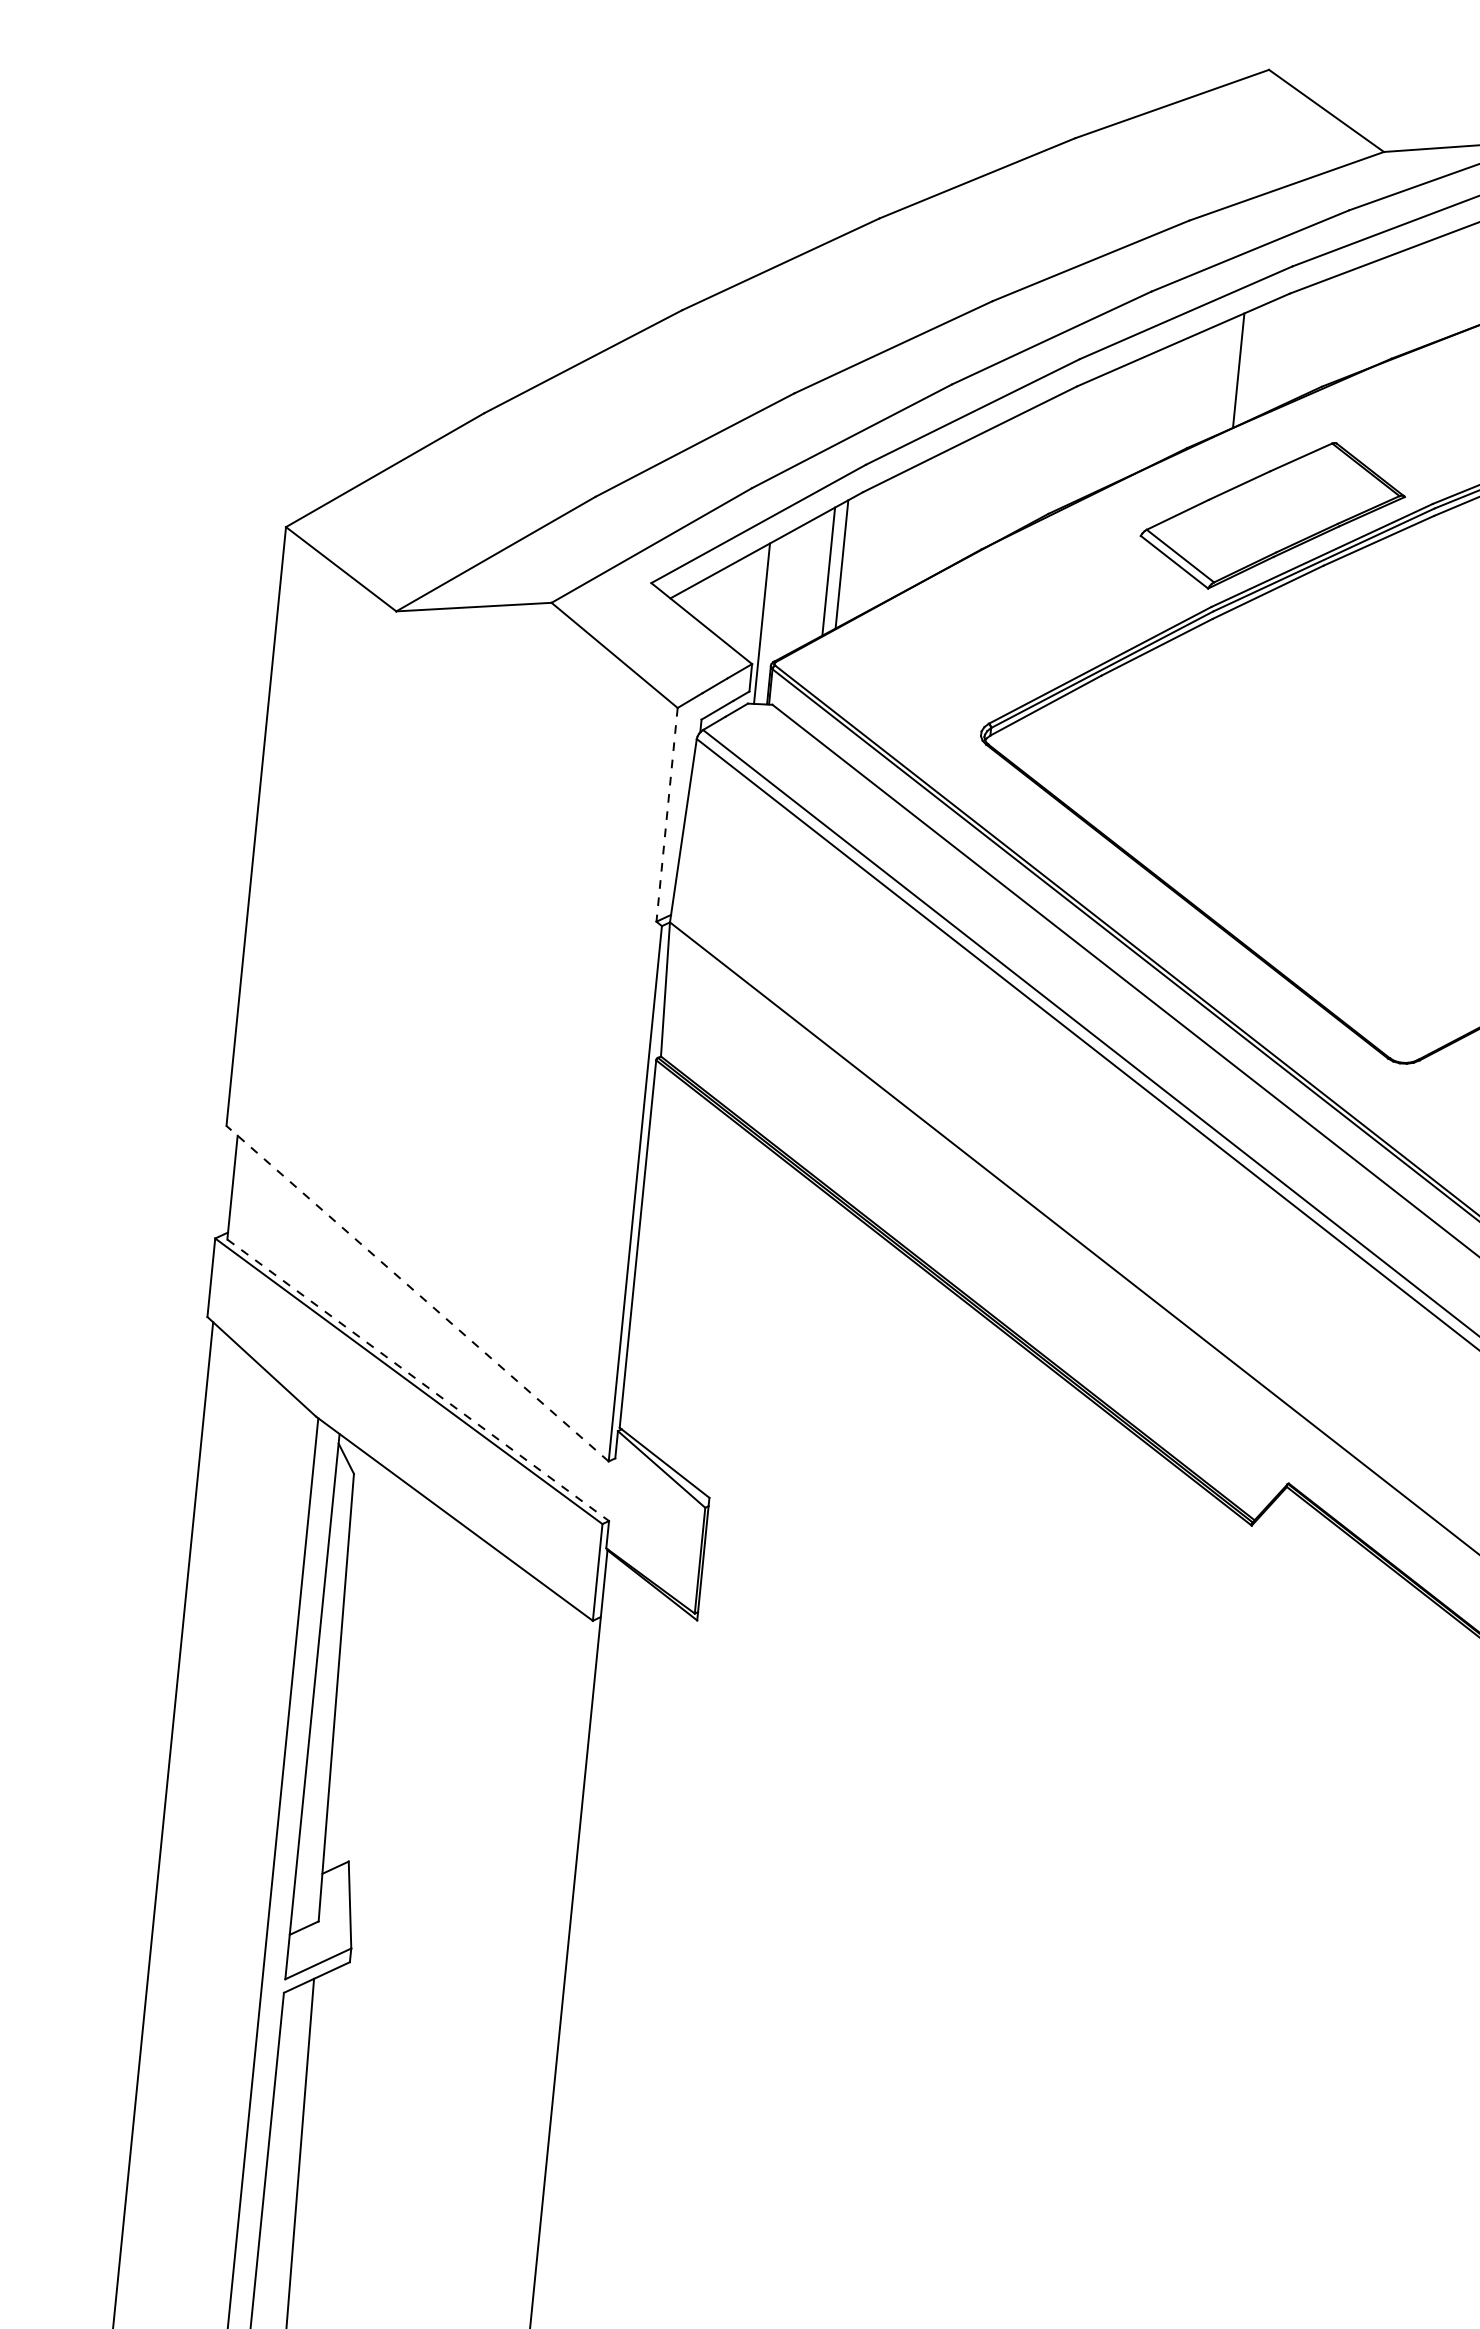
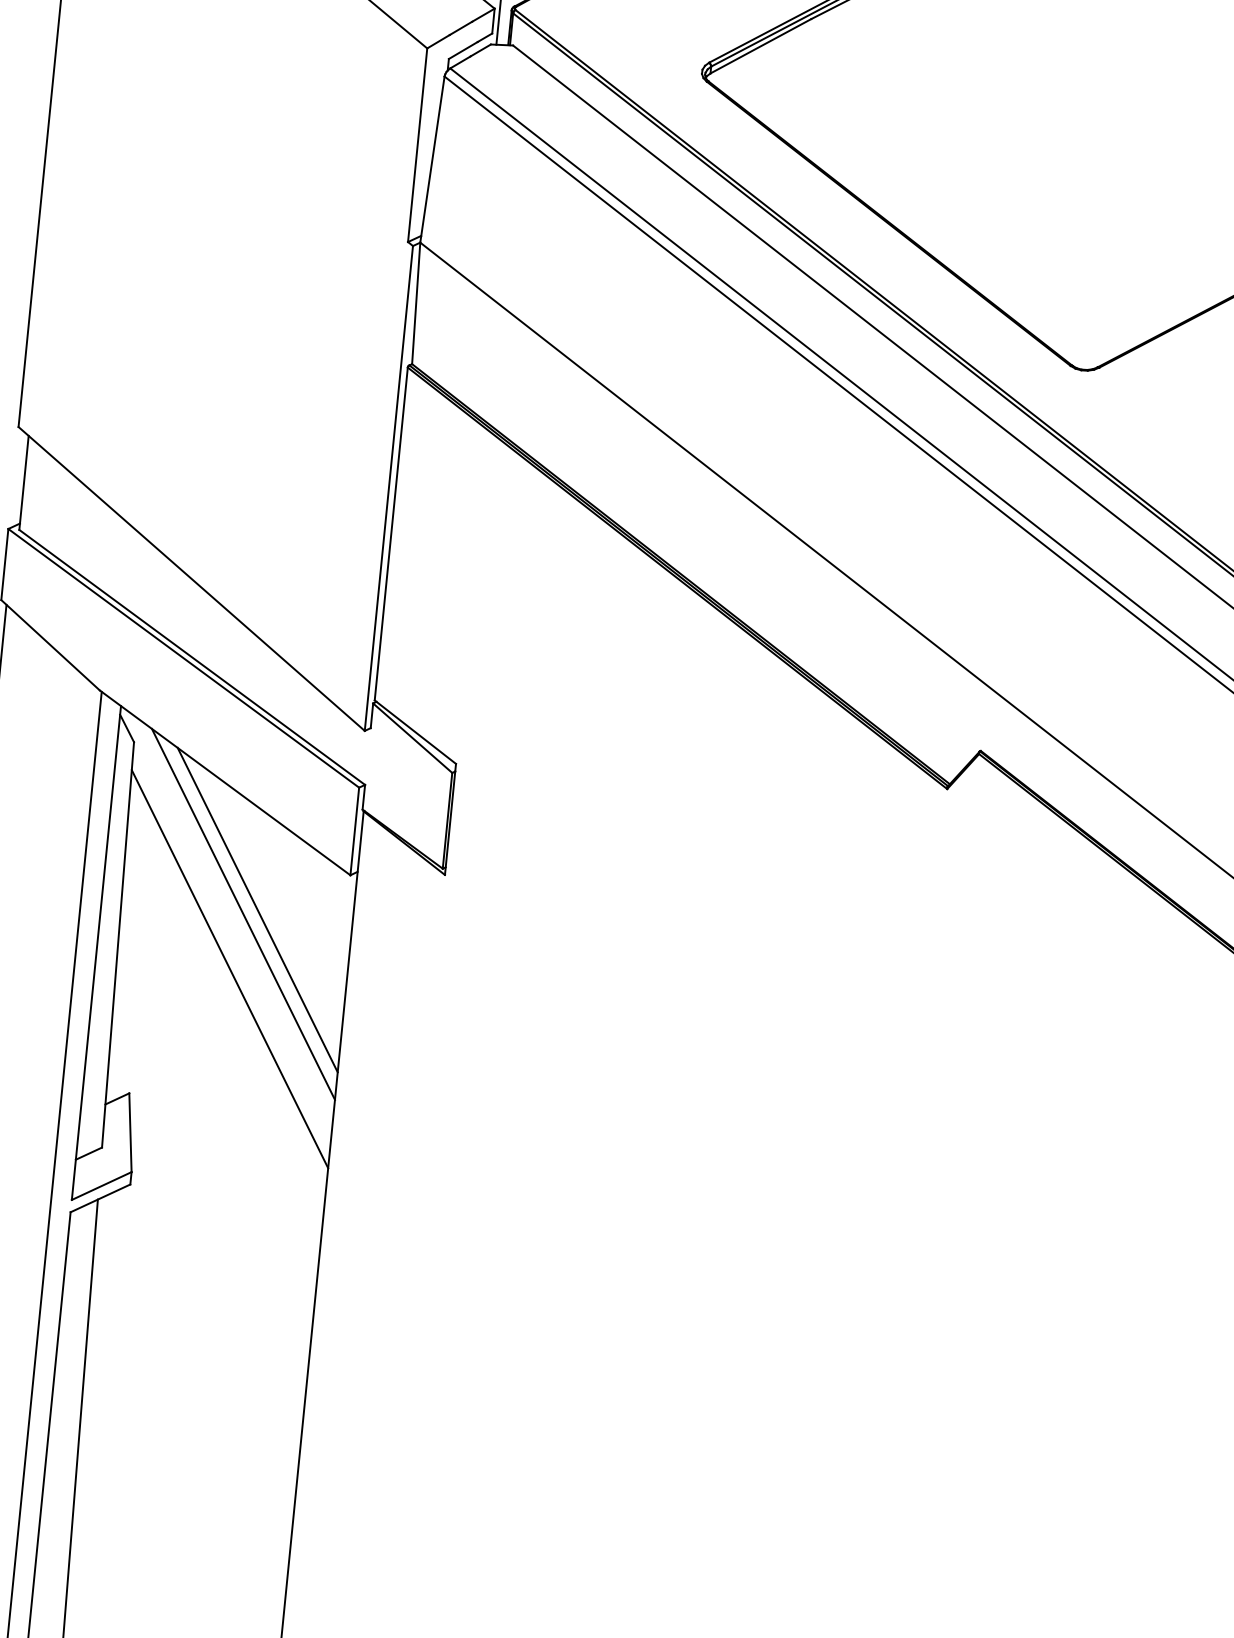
line: (667, 815) -> (418, 145), dashed -> solid
line: (417, 1293) -> (191, 578), dashed -> solid
line: (418, 1380) -> (192, 657), dashed -> solid
line: (490, 1659) -> (257, 910), added
line: (474, 1663) -> (243, 913), added
line: (459, 1724) -> (229, 969), added

